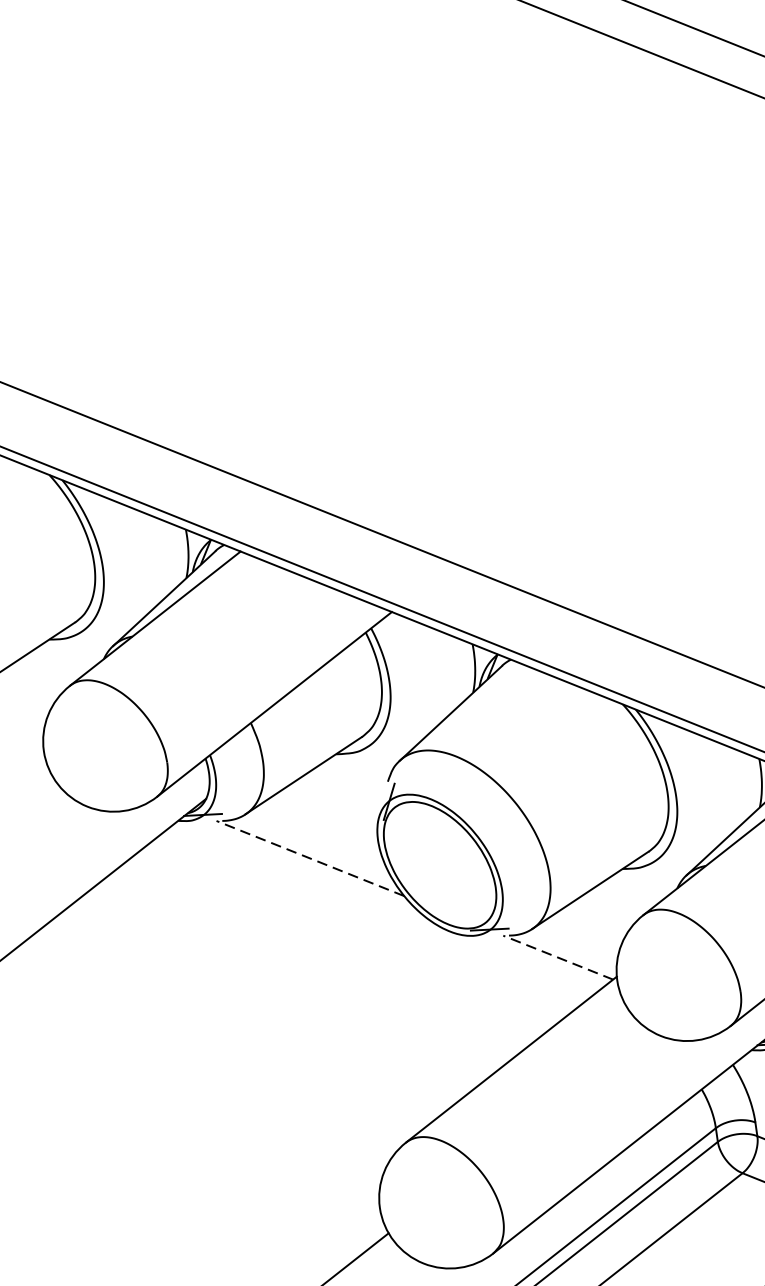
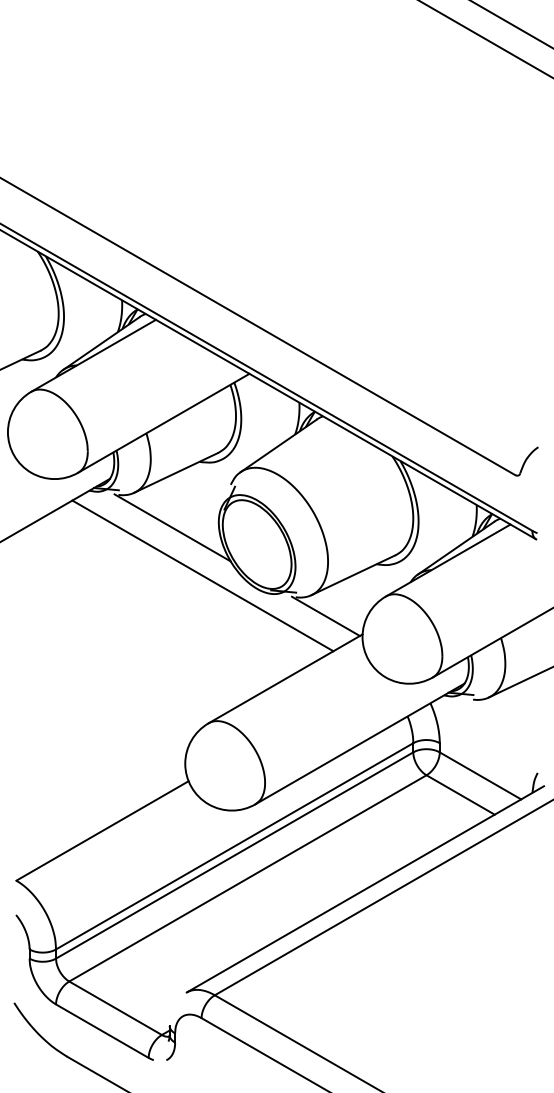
line: (310, 857) -> (172, 527), dashed -> solid
line: (365, 923) -> (202, 575), added
line: (557, 957) -> (325, 616), dashed -> solid

